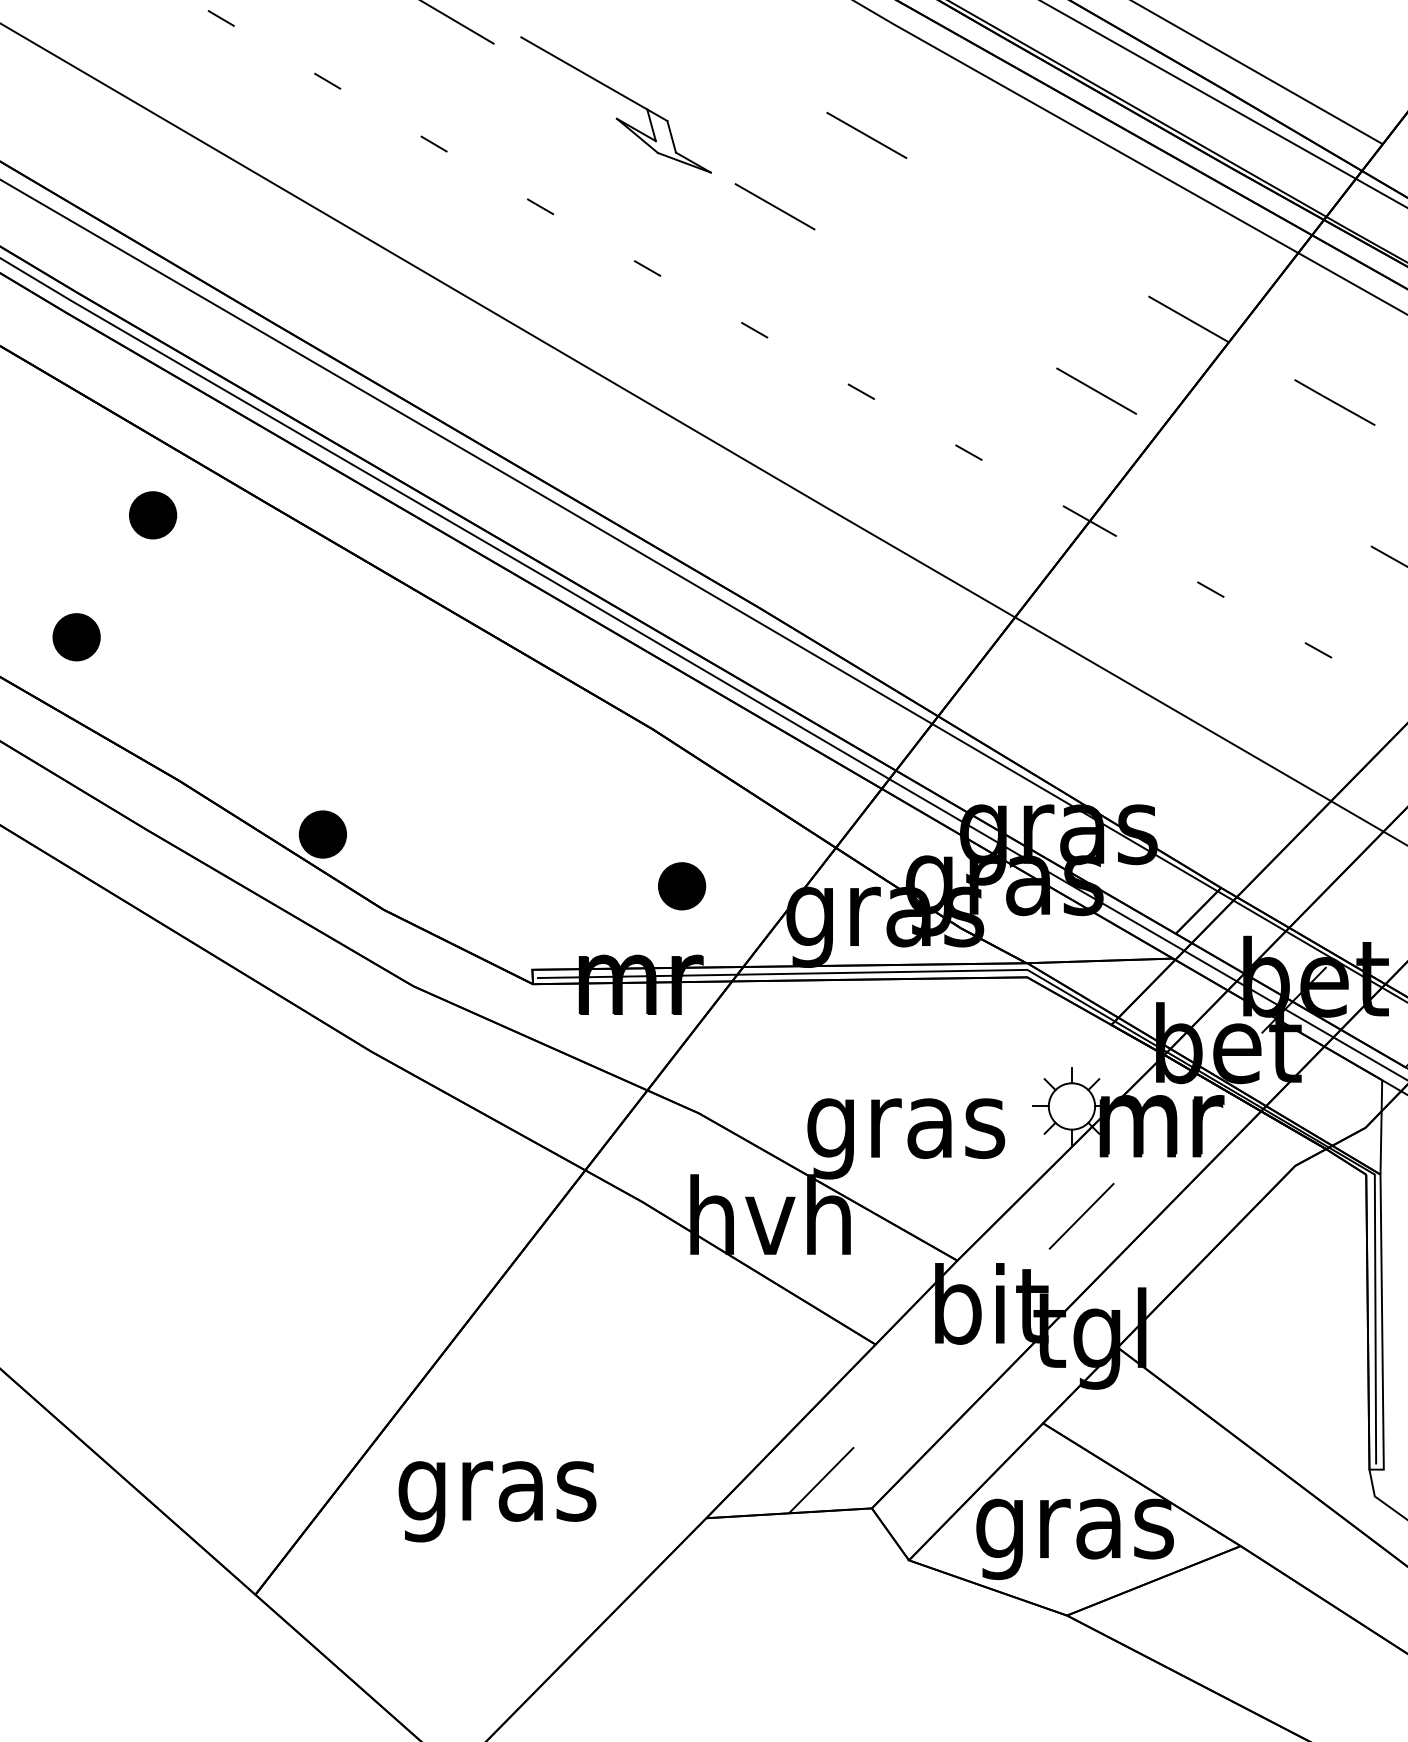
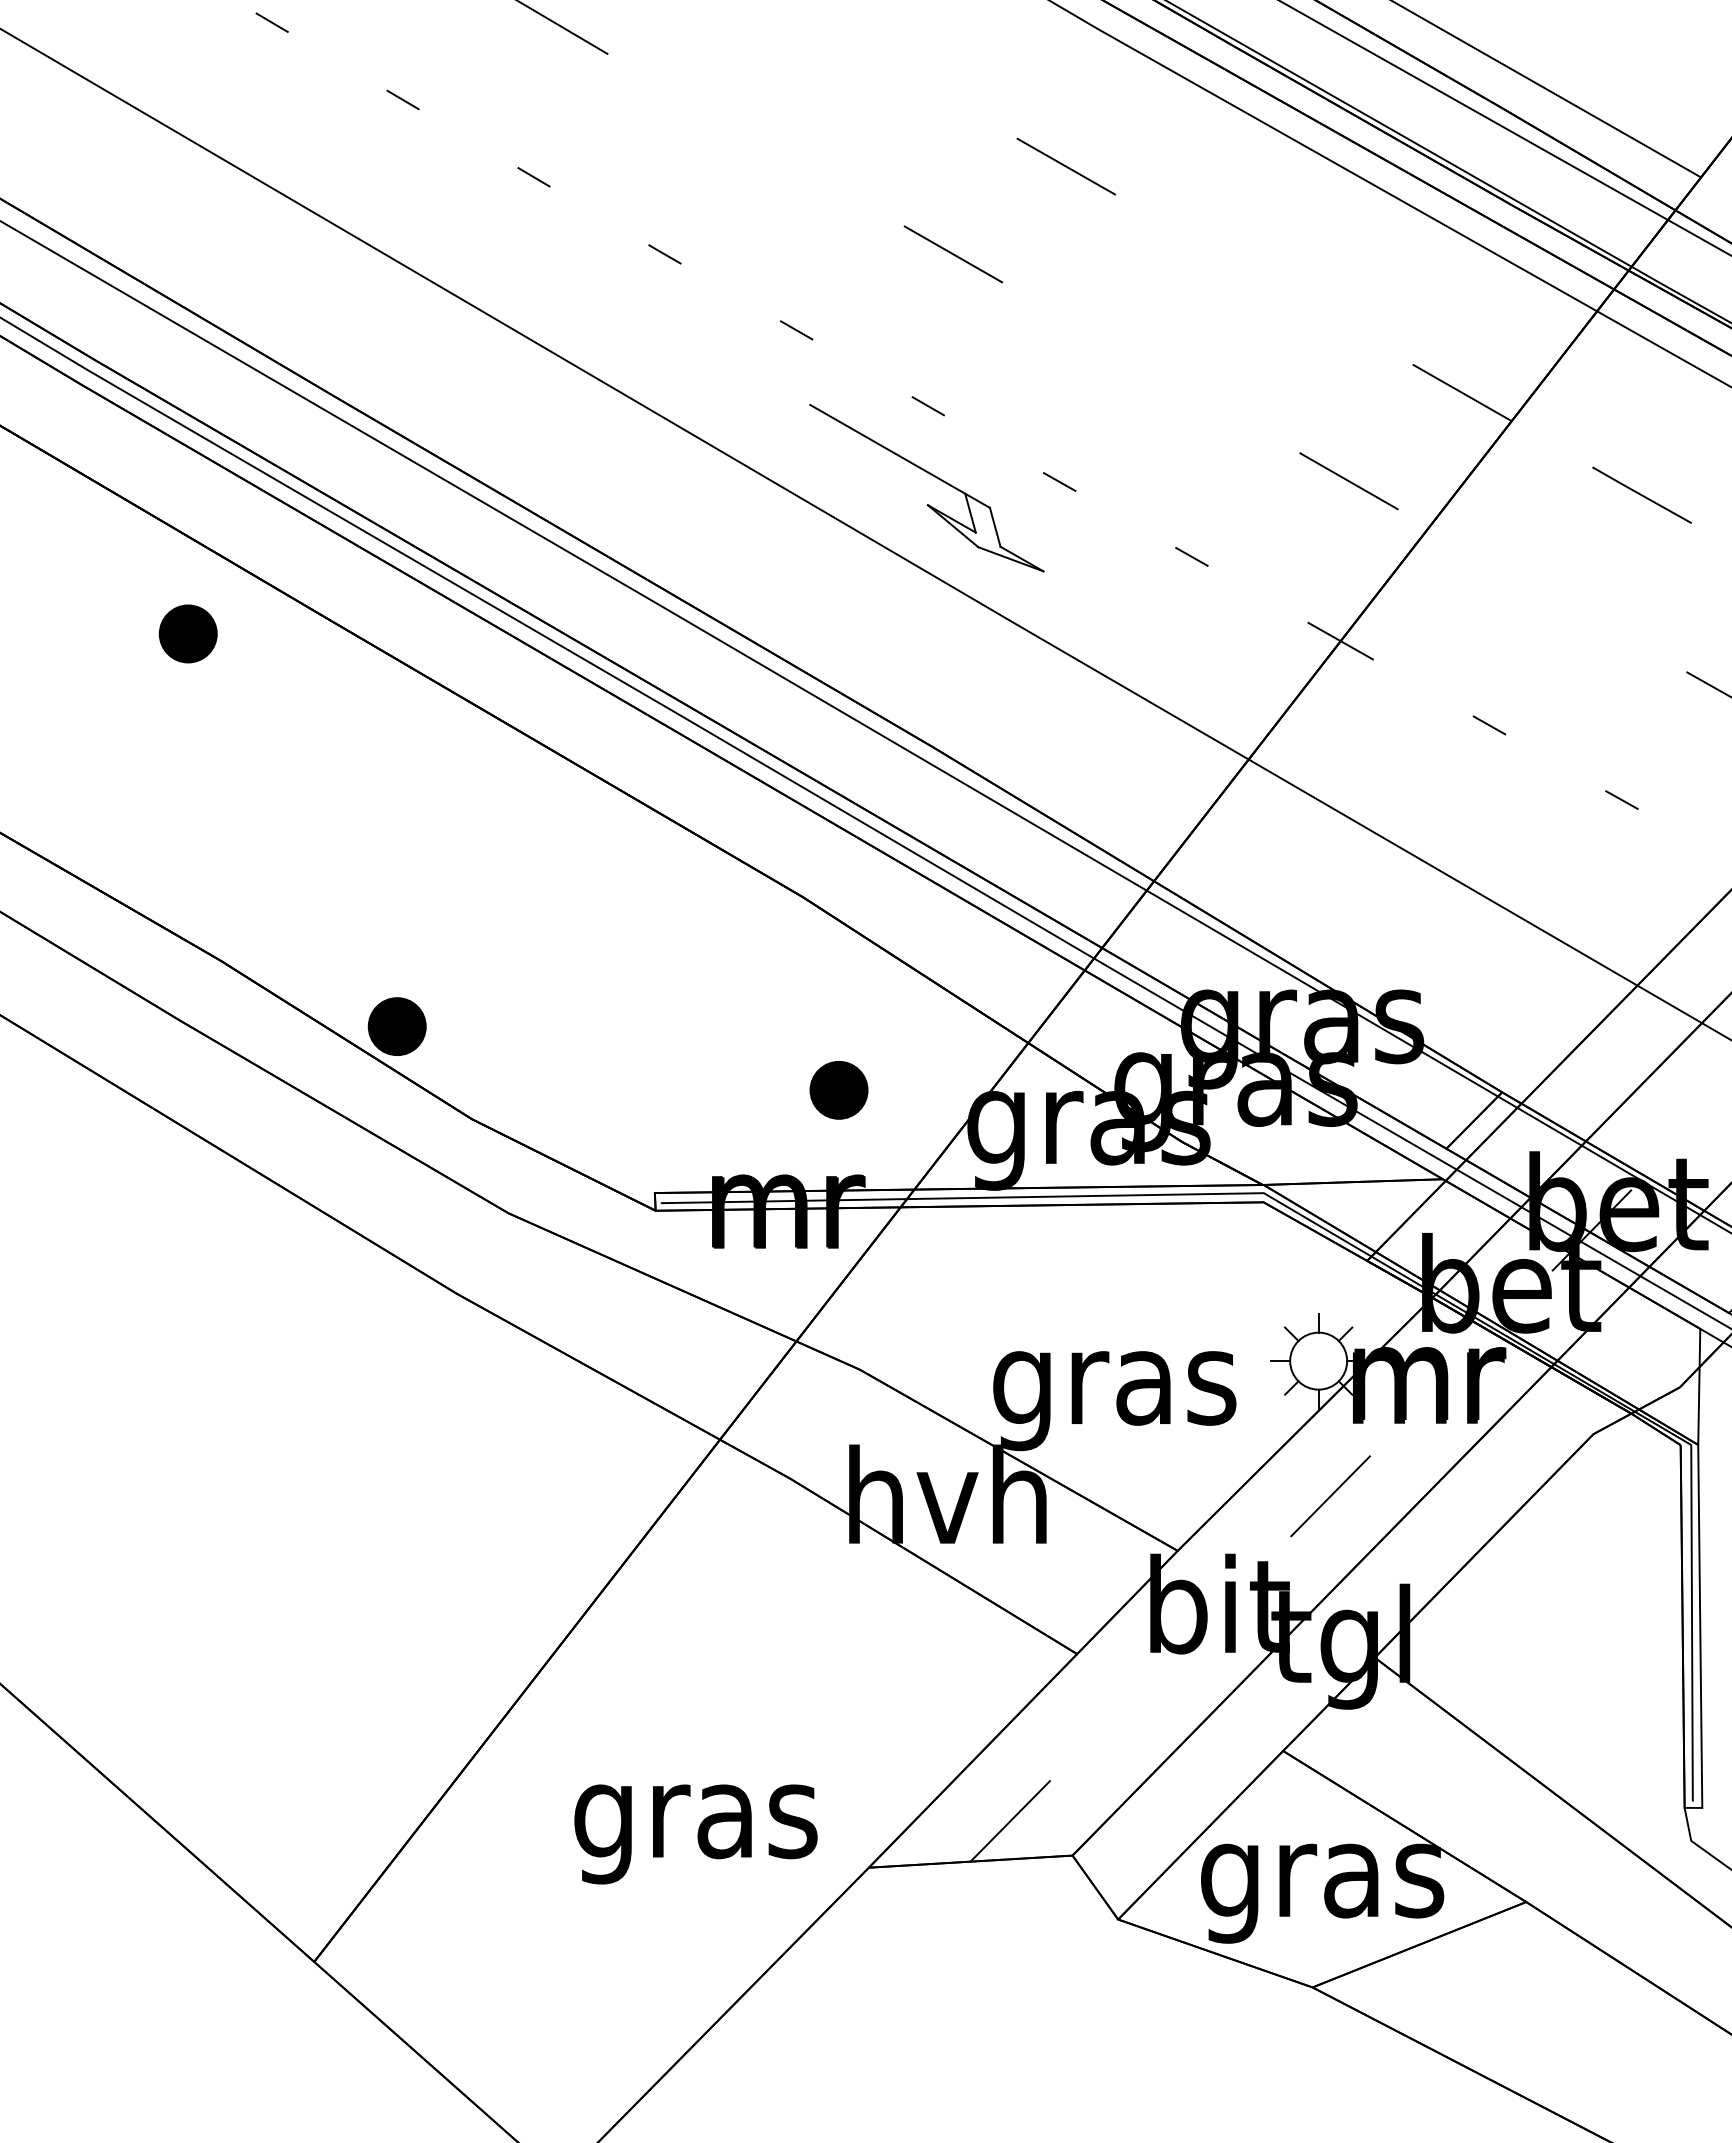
part: (622, 96) -> (934, 477), moved
part: (76, 636) -> (93, 783), removed
text: (497, 1501) -> (695, 1834), moved

